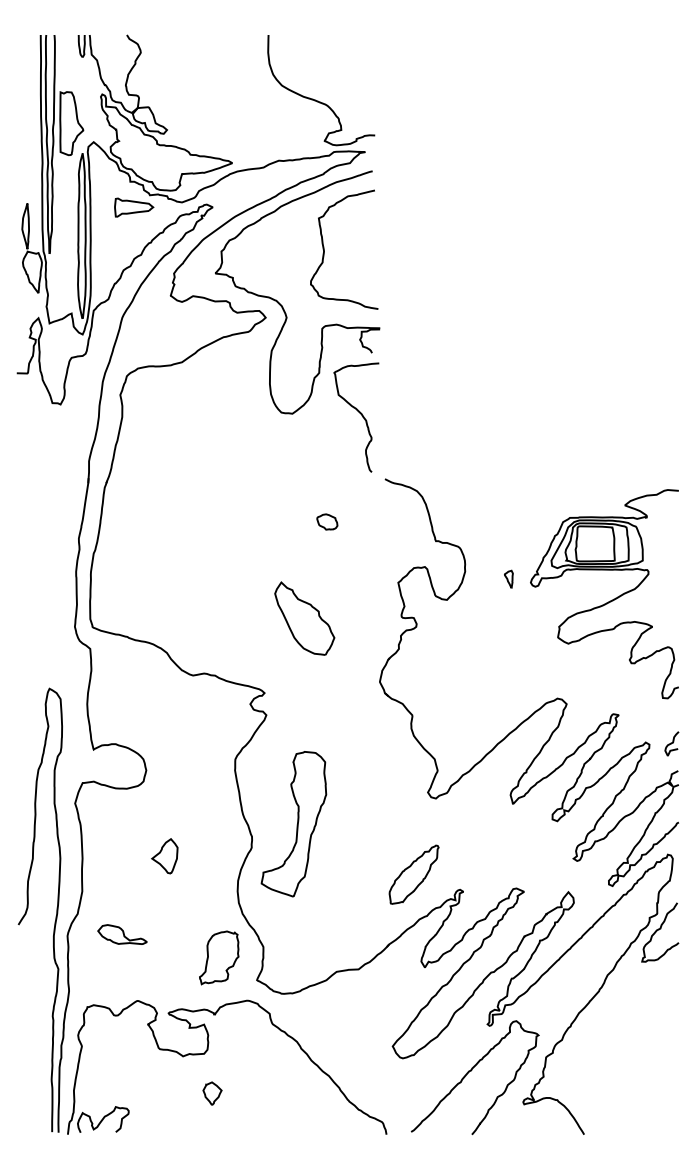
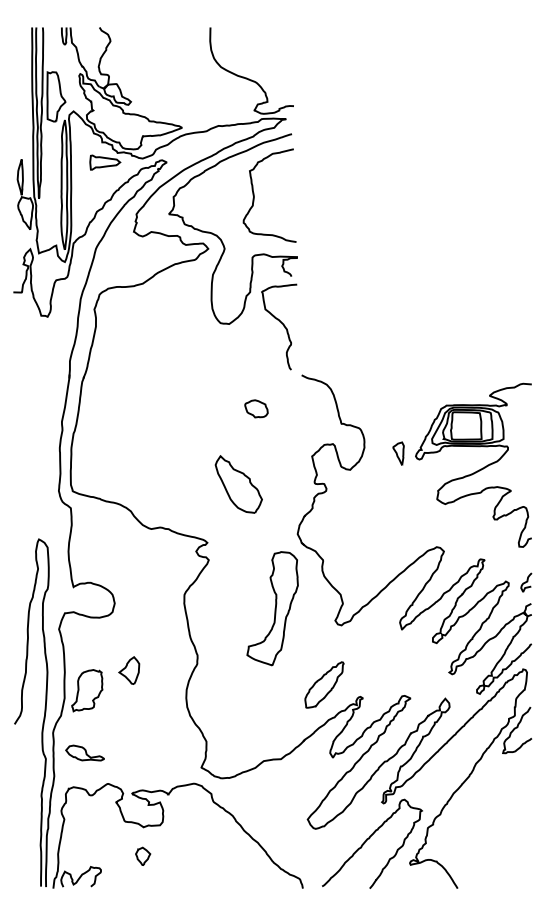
part: (327, 521) -> (256, 408), size x1.43
part: (508, 579) -> (398, 453), size x1.67
part: (293, 824) -> (272, 608), moved
part: (122, 934) -> (85, 753), moved
part: (219, 957) -> (87, 690), moved
part: (212, 1093) -> (143, 856), moved

